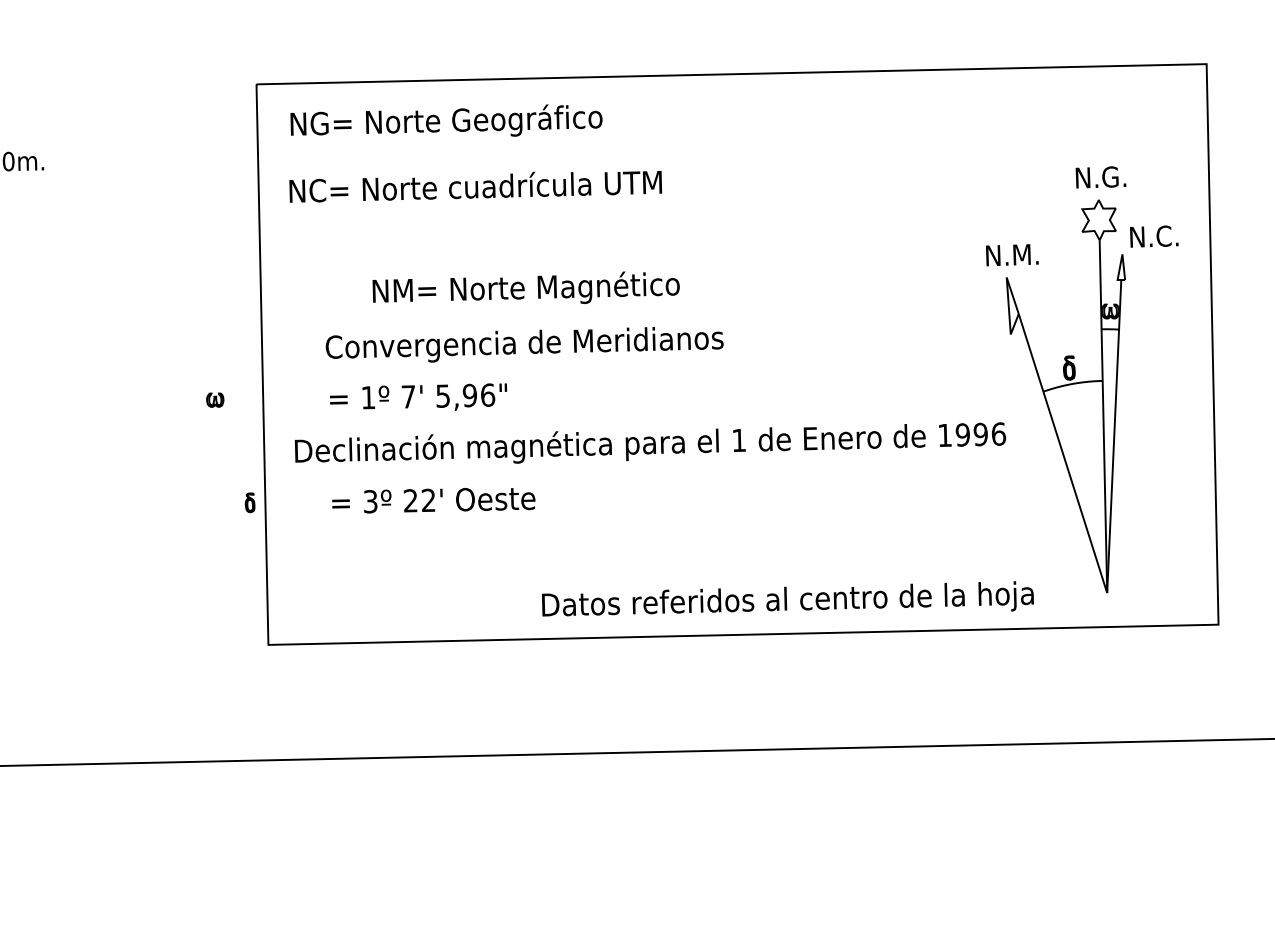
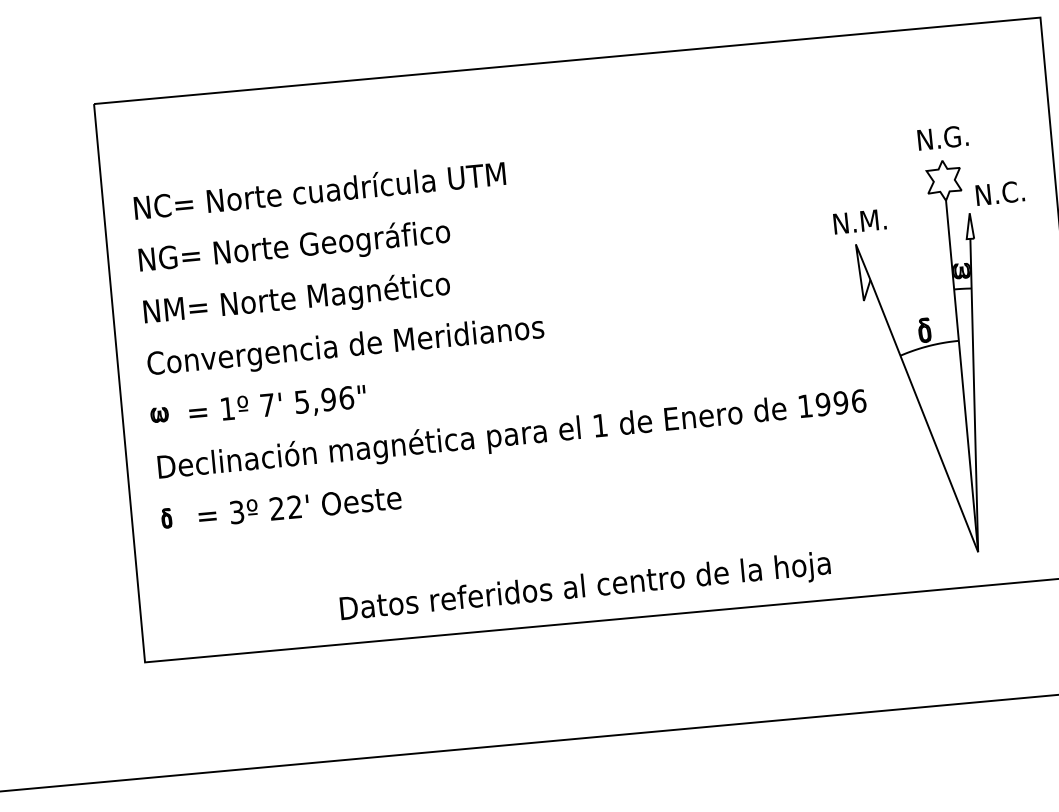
text: (446, 120) -> (294, 245), moved
text: (525, 287) -> (296, 297), moved
text: (524, 344) -> (345, 347), moved
part: (215, 399) -> (159, 414), moved
part: (249, 502) -> (166, 518), moved
text: (787, 598) -> (584, 585), moved

